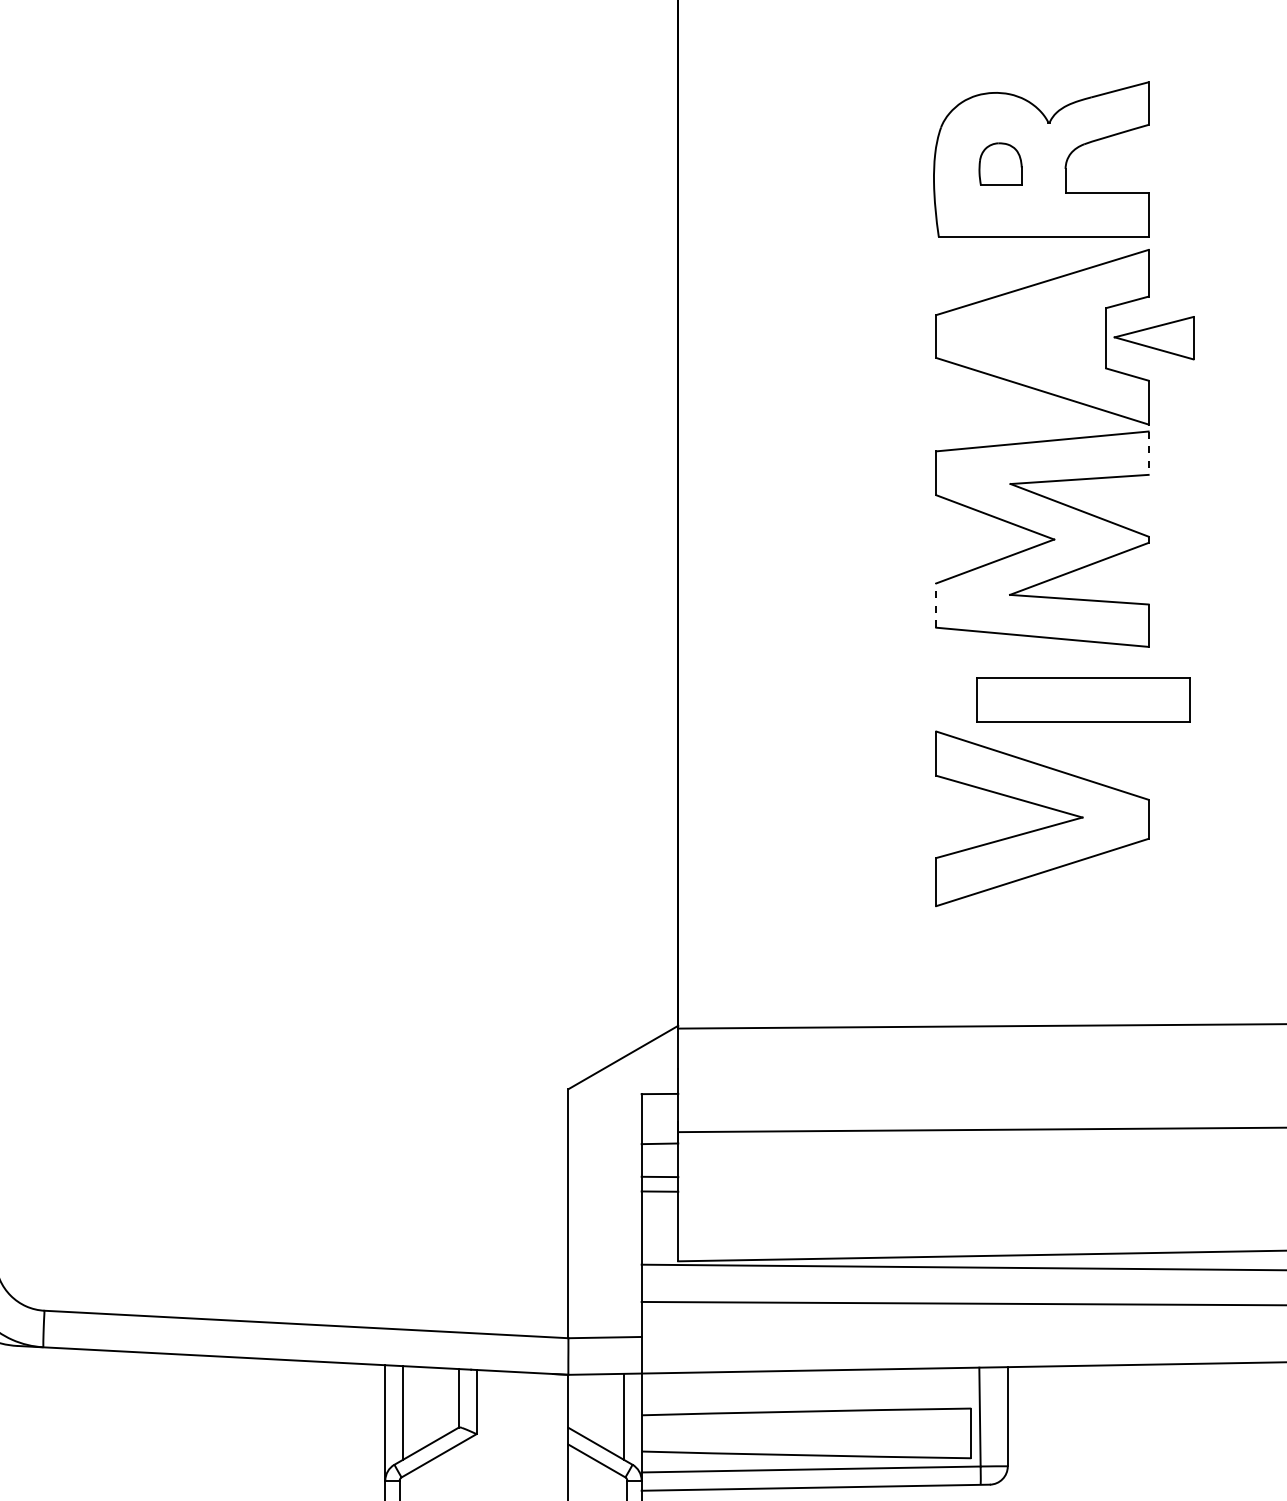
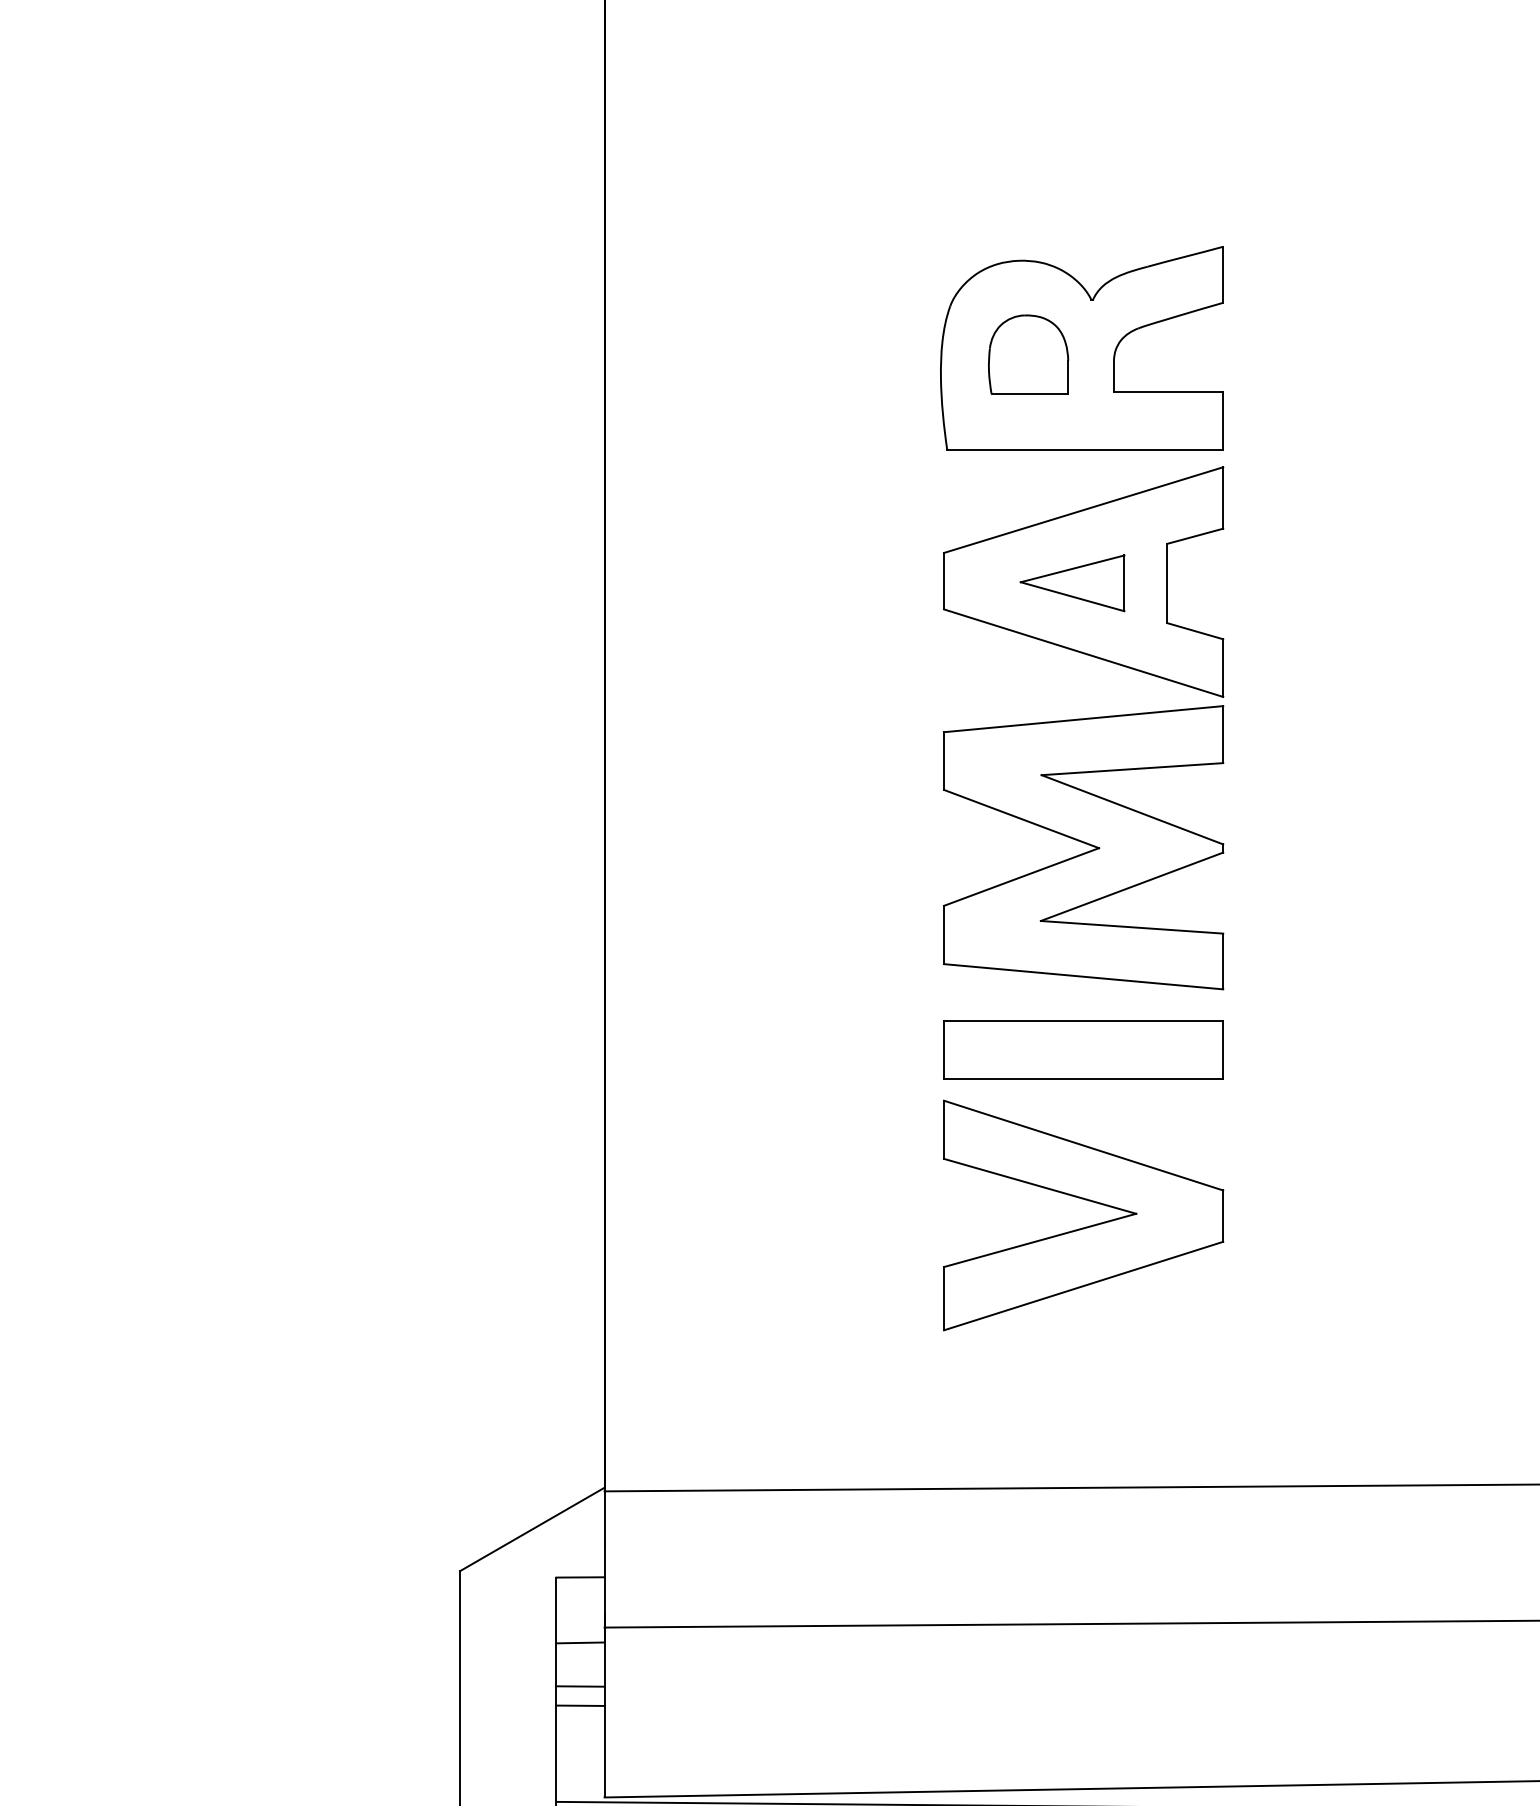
part: (1000, 163) -> (1028, 353), size x1.43
part: (1153, 338) -> (1071, 583), moved
line: (1148, 453) -> (1223, 735), dashed -> solid
line: (936, 605) -> (944, 934), dashed -> solid
part: (1083, 699) -> (1083, 1049), moved

